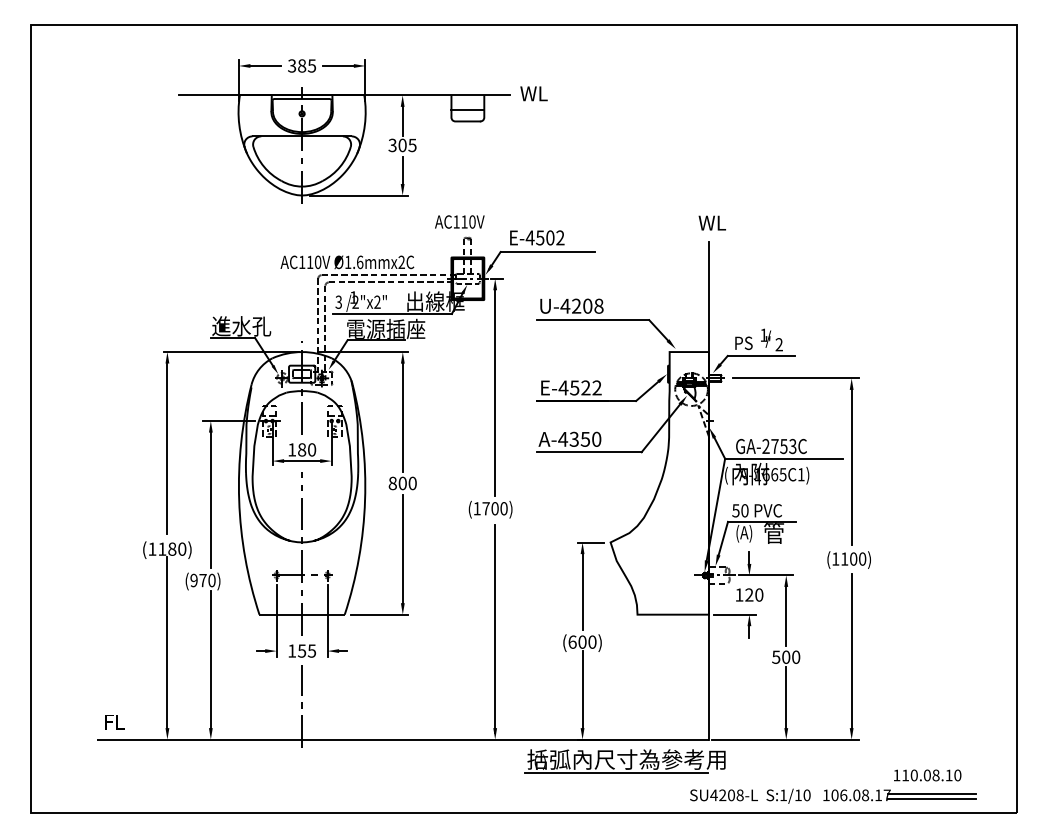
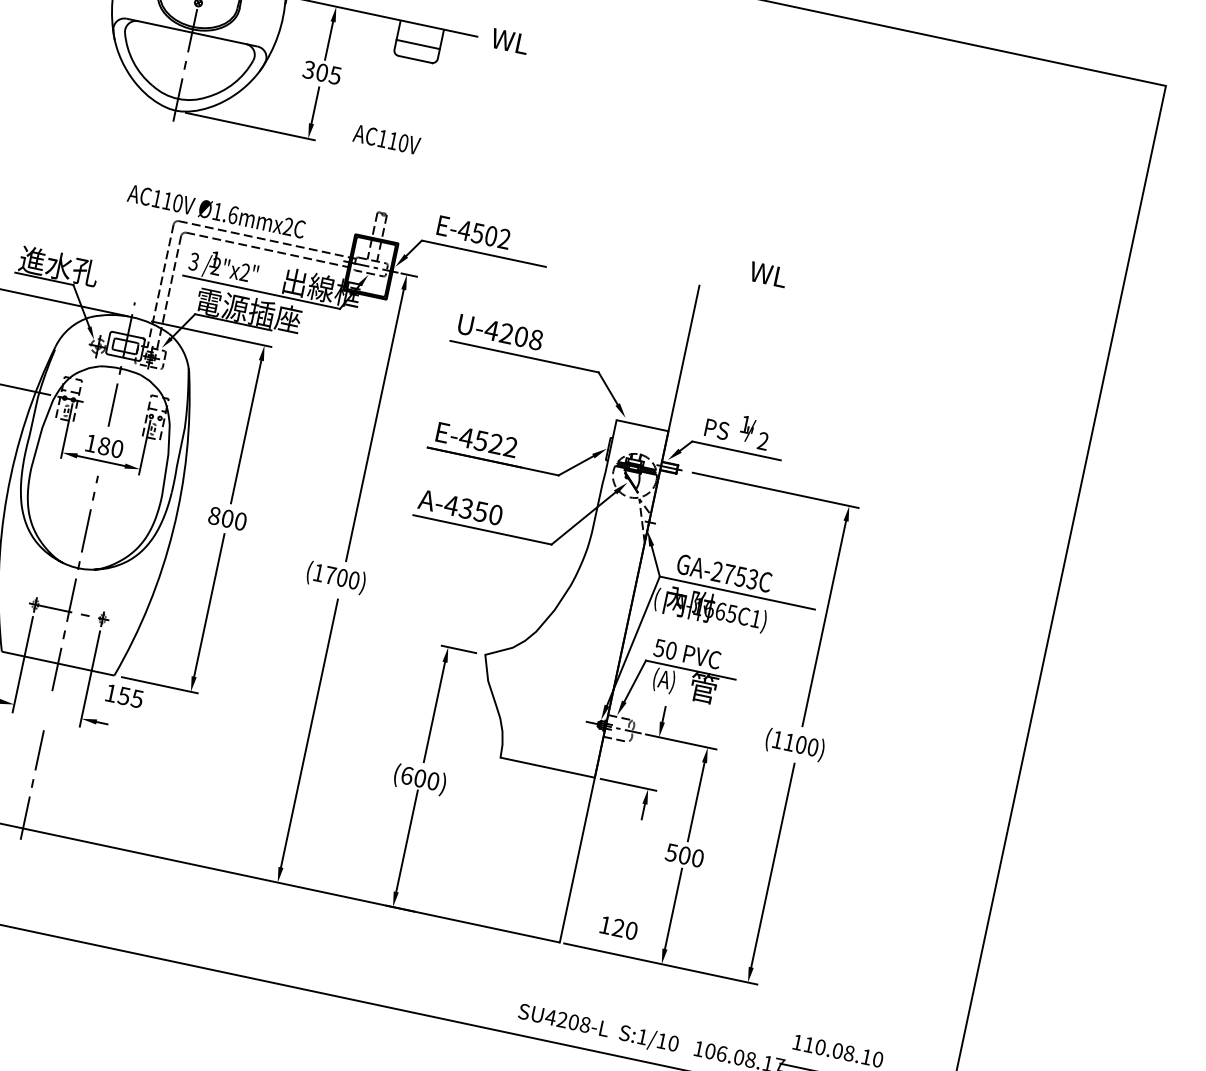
text: (459, 221) -> (386, 138), moved
text: (711, 222) -> (767, 273), moved
text: (749, 594) -> (618, 927), moved
text: (301, 650) -> (123, 695), moved
part: (624, 761) -> (442, 947), removed

